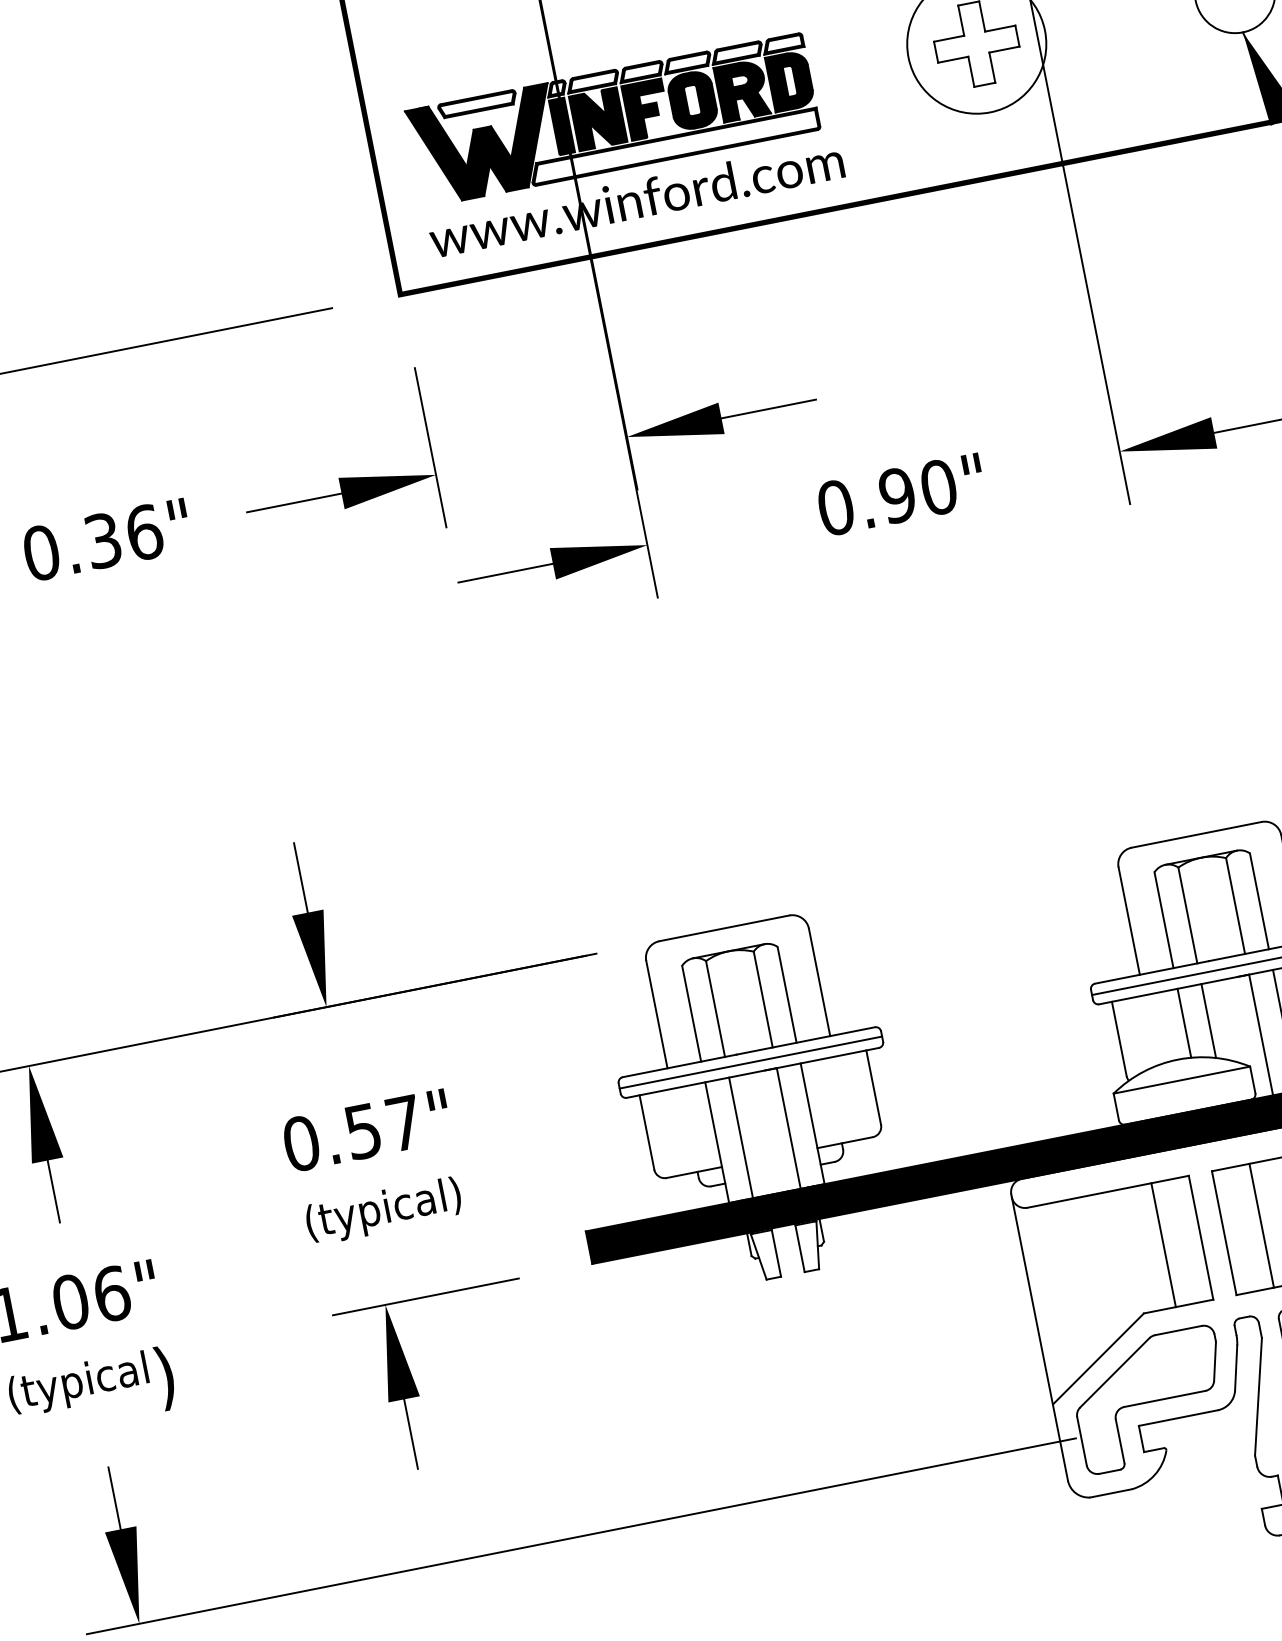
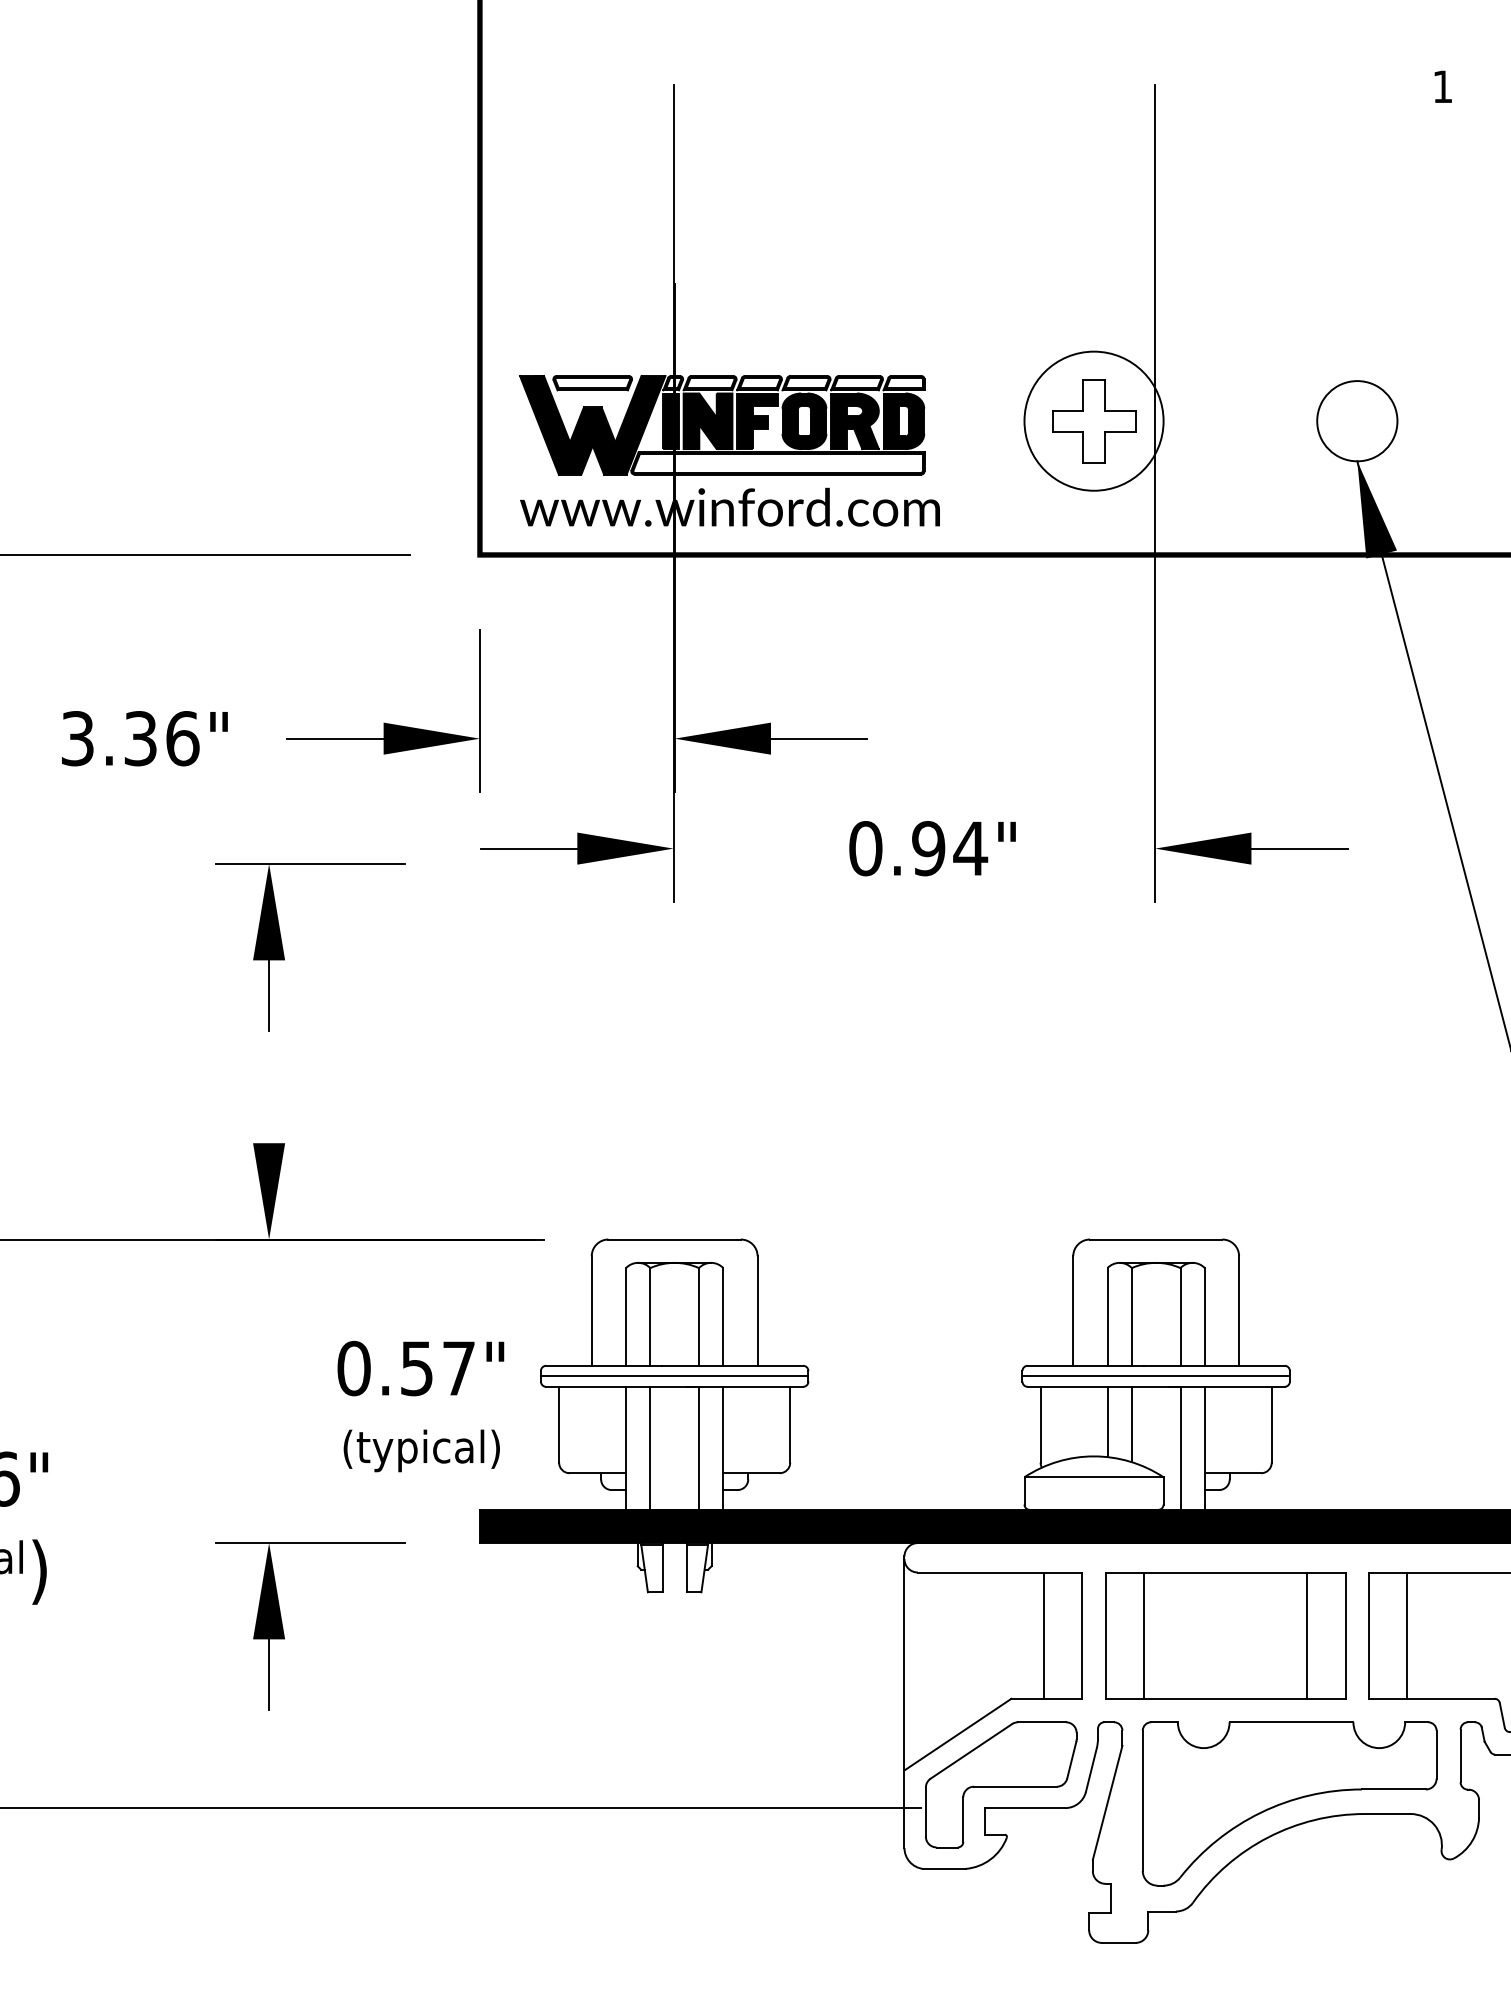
text: (938, 487) -> (970, 848), 0.90" -> 0.94"
text: (41, 552) -> (77, 738), 0.36" -> 3.36"
part: (286, 724) -> (284, 954), added
line: (301, 877) -> (269, 1107), removed
text: (374, 1167) -> (420, 1406), moved

